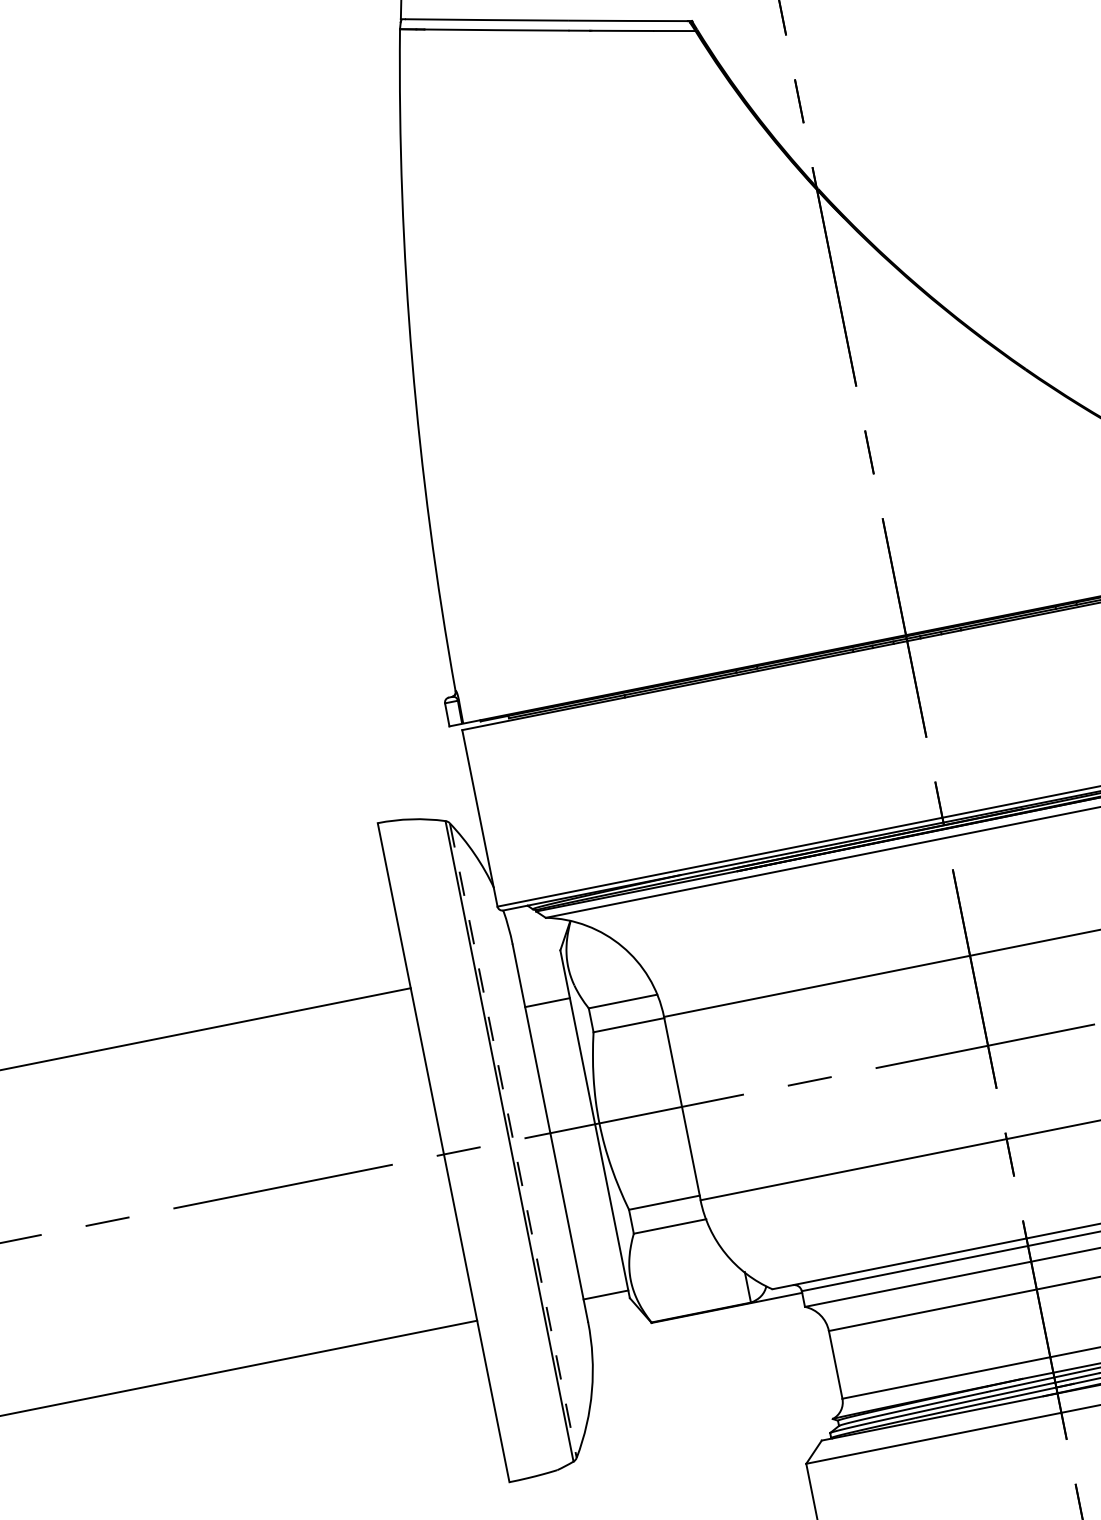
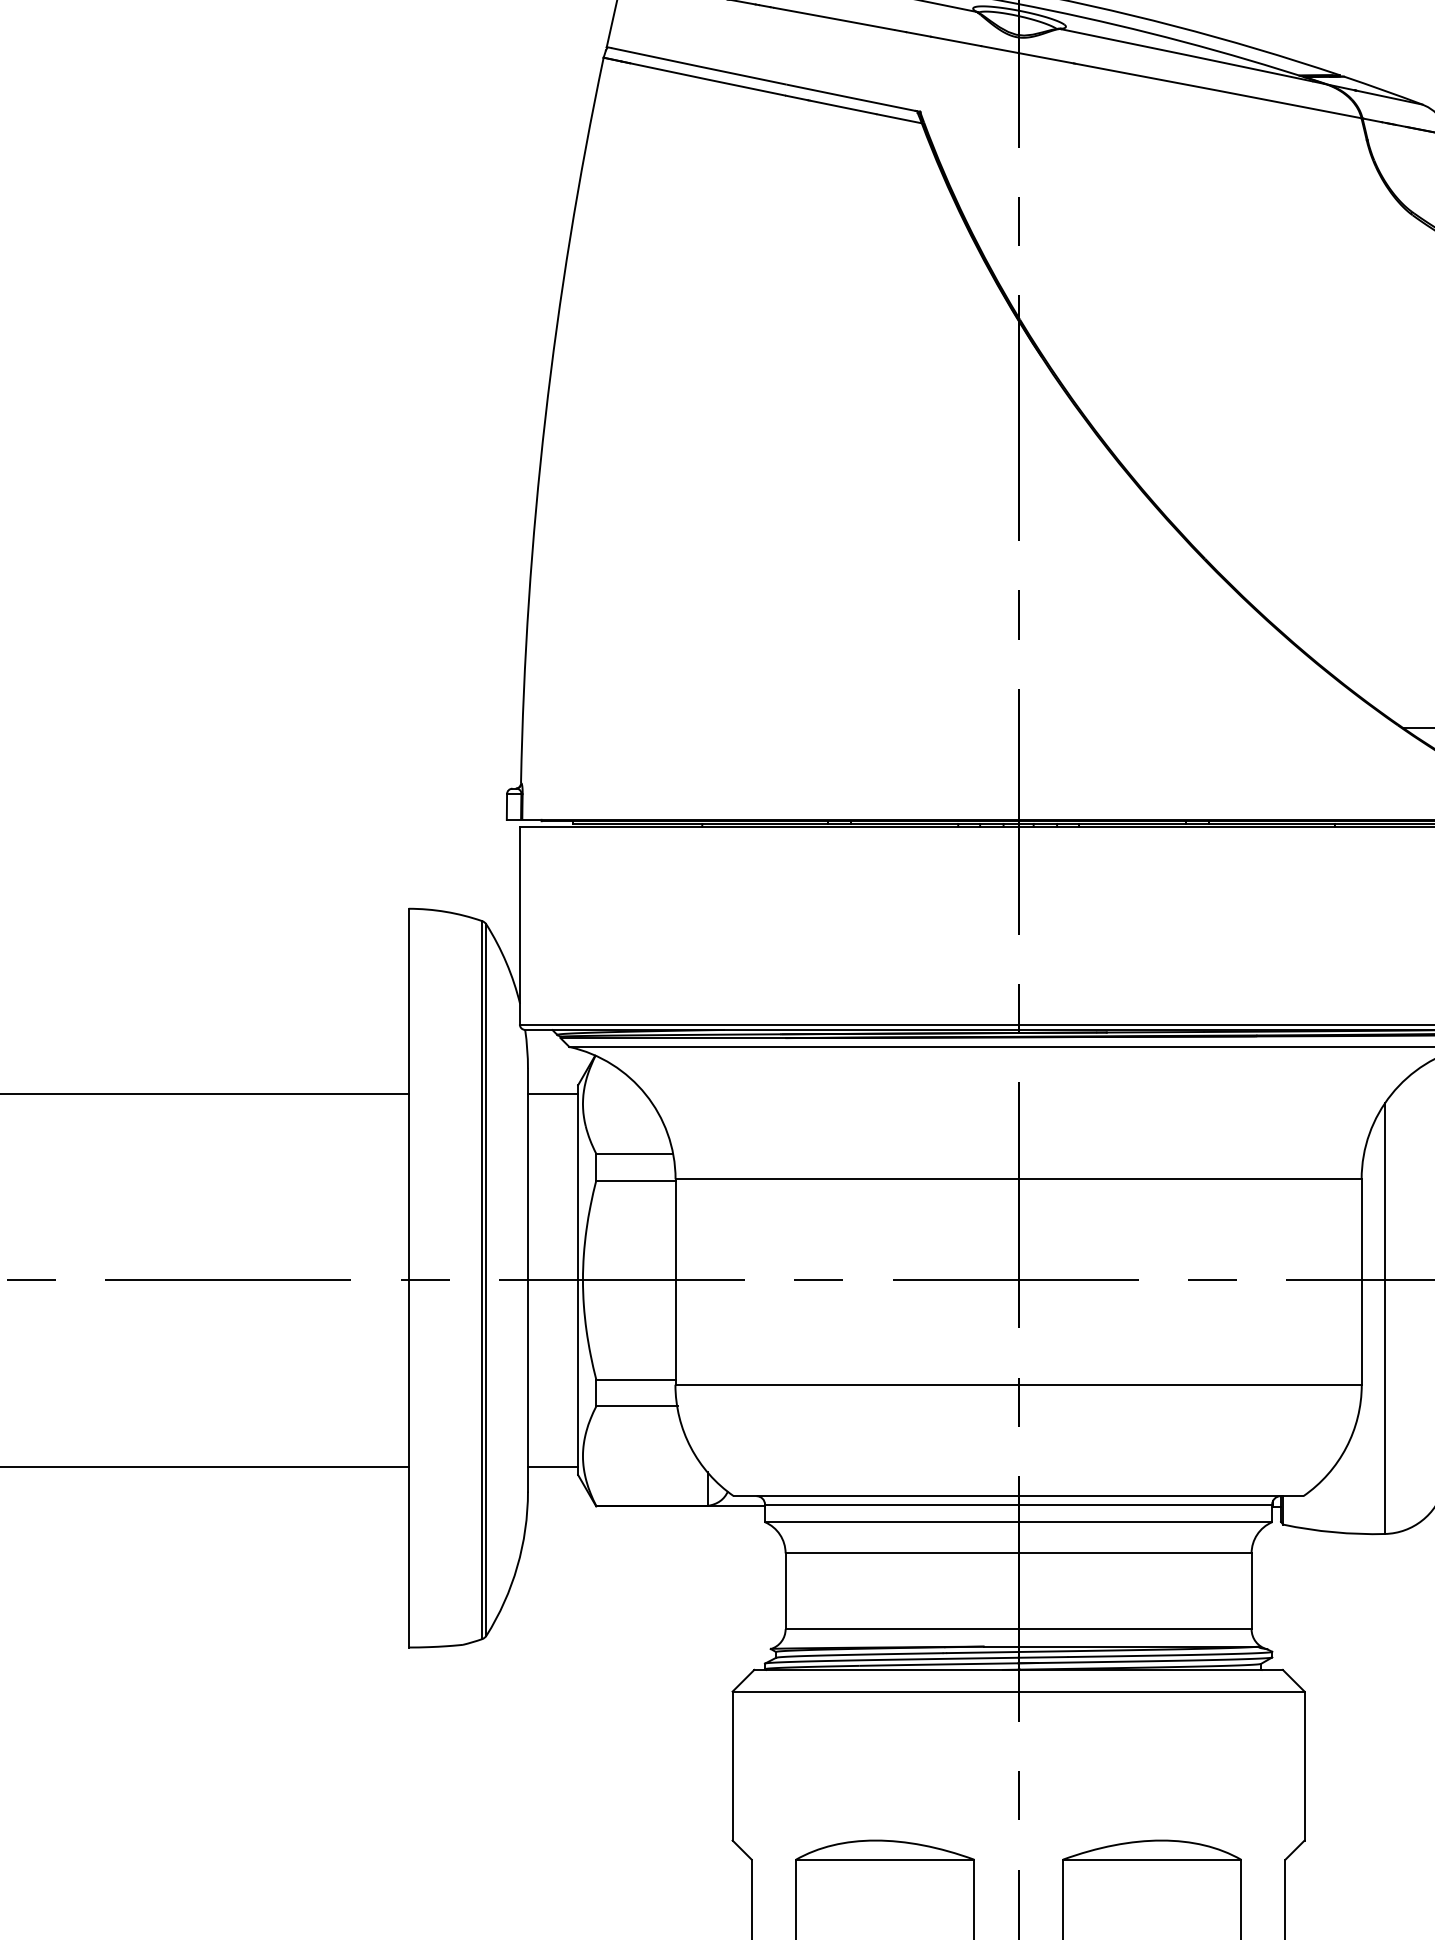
line: (547, 1002) -> (552, 1093), moved
line: (513, 1140) -> (486, 1280), dashed -> solid

